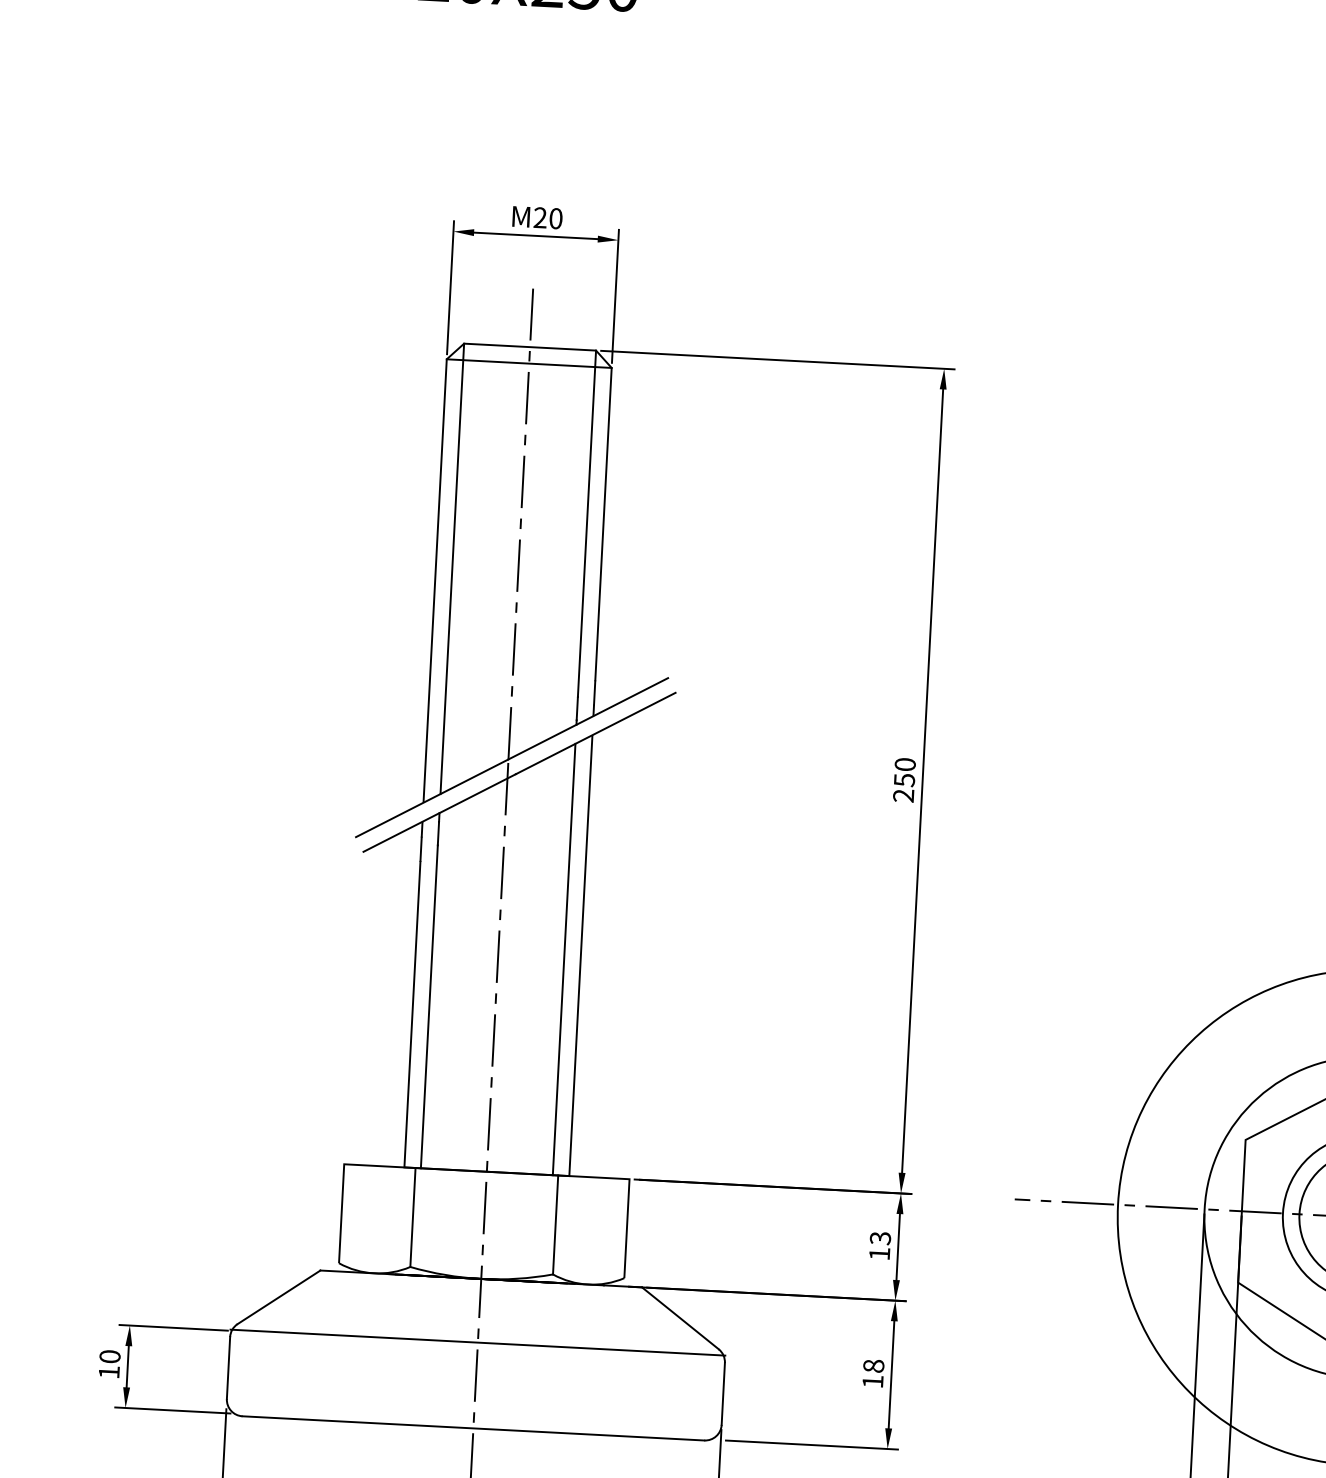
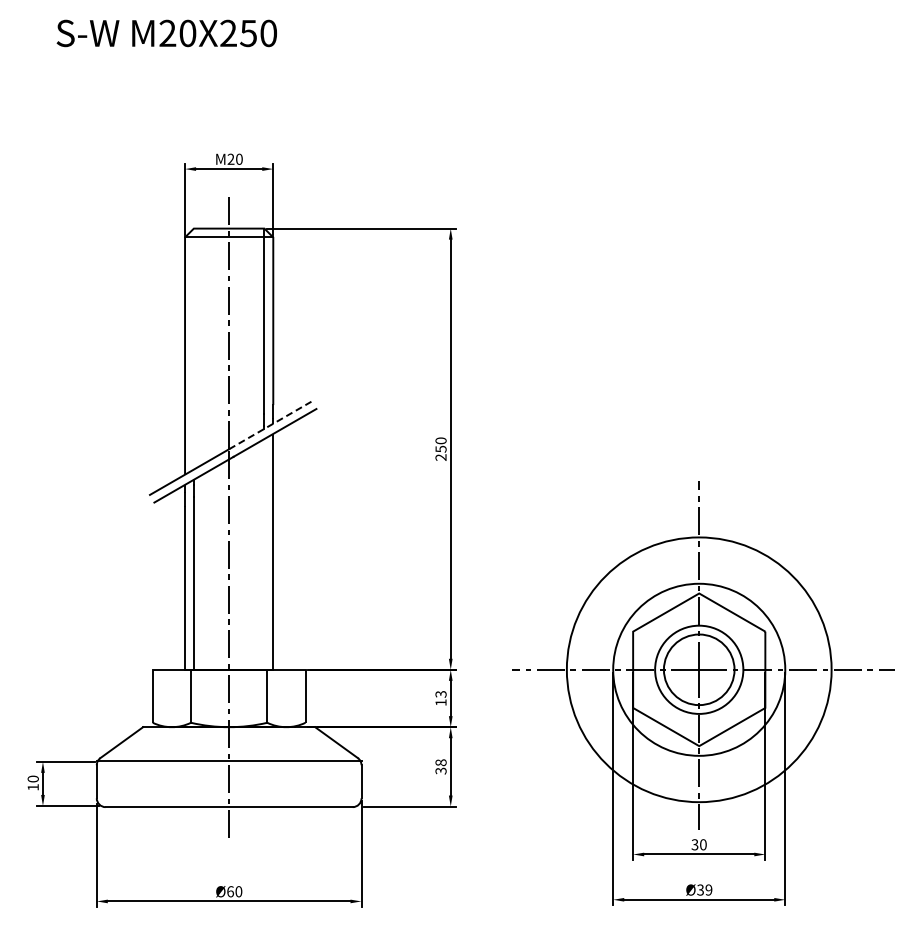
line: (451, 567) -> (193, 348), removed
line: (588, 719) -> (270, 425), solid -> dashed
line: (564, 959) -> (264, 554), removed
text: (871, 1380) -> (440, 770), 18 -> 38

